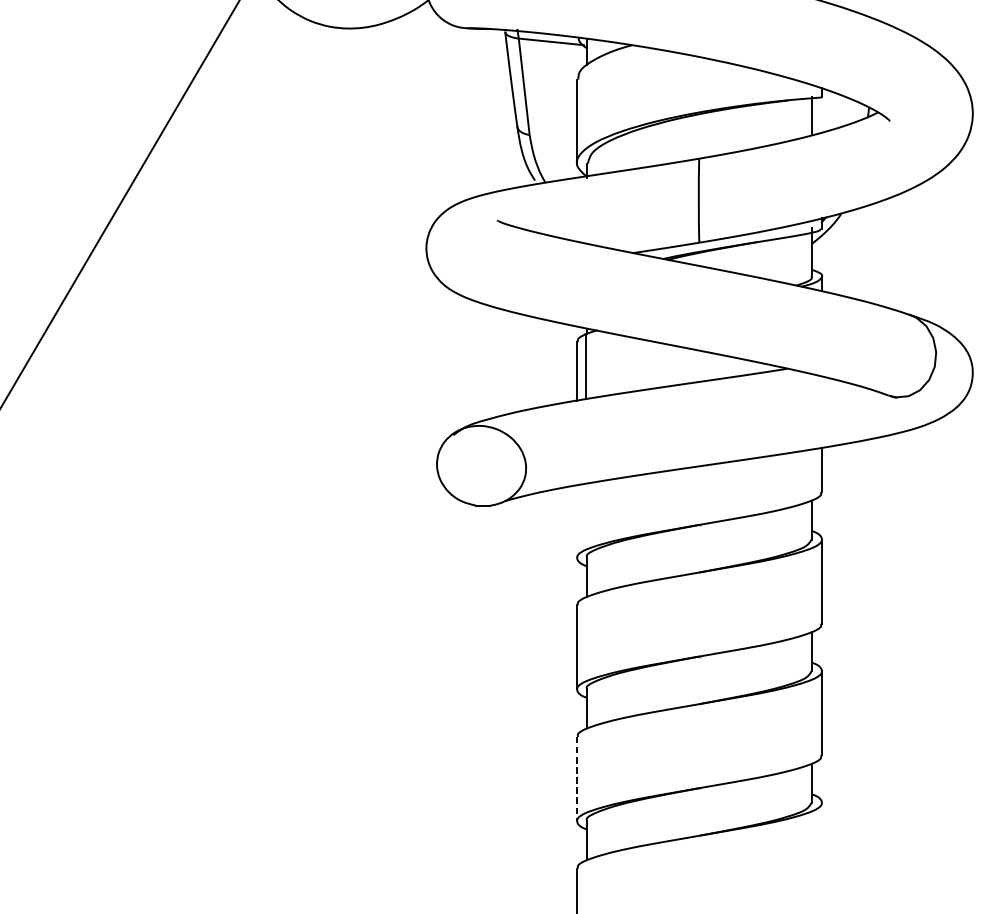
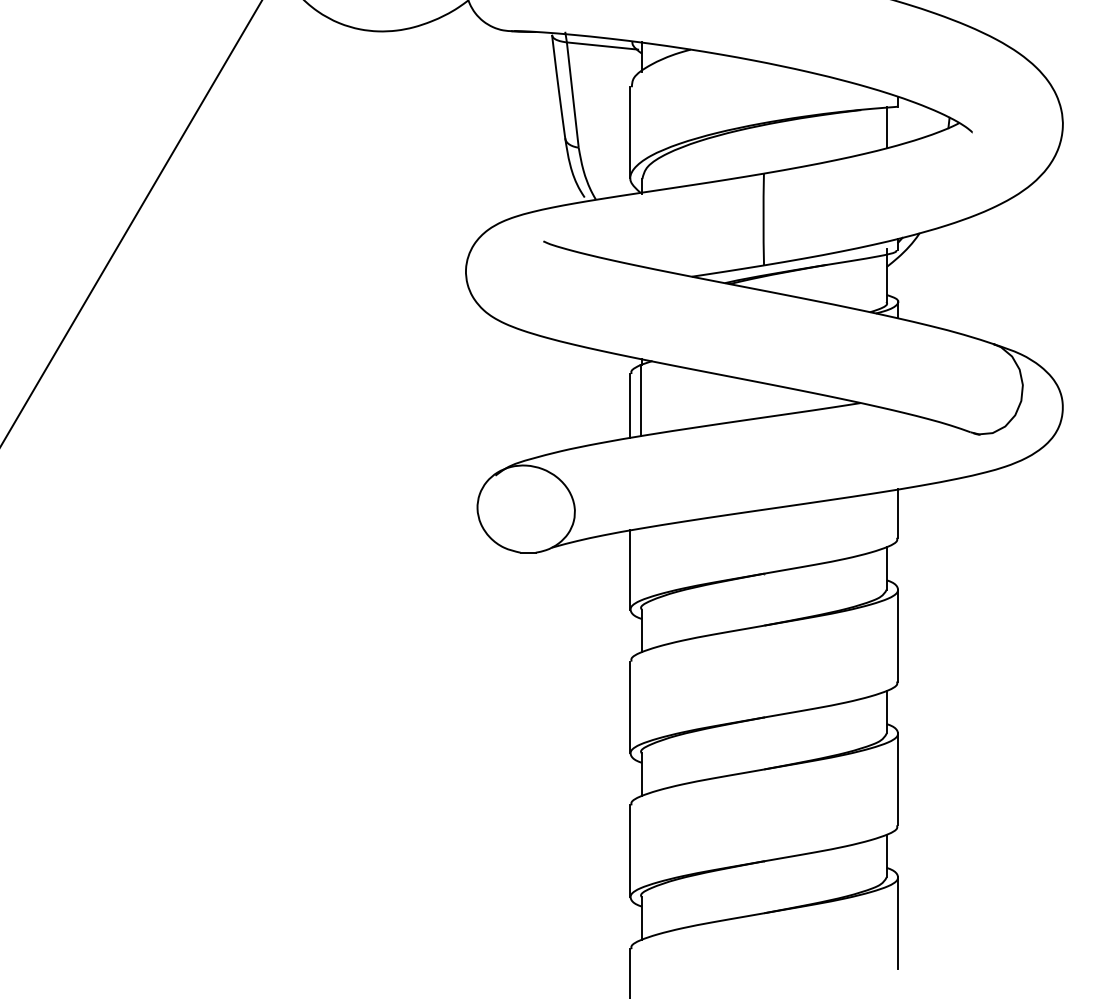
line: (577, 521) -> (630, 569), added
line: (577, 779) -> (630, 851), dashed -> solid
line: (822, 845) -> (898, 923), added

